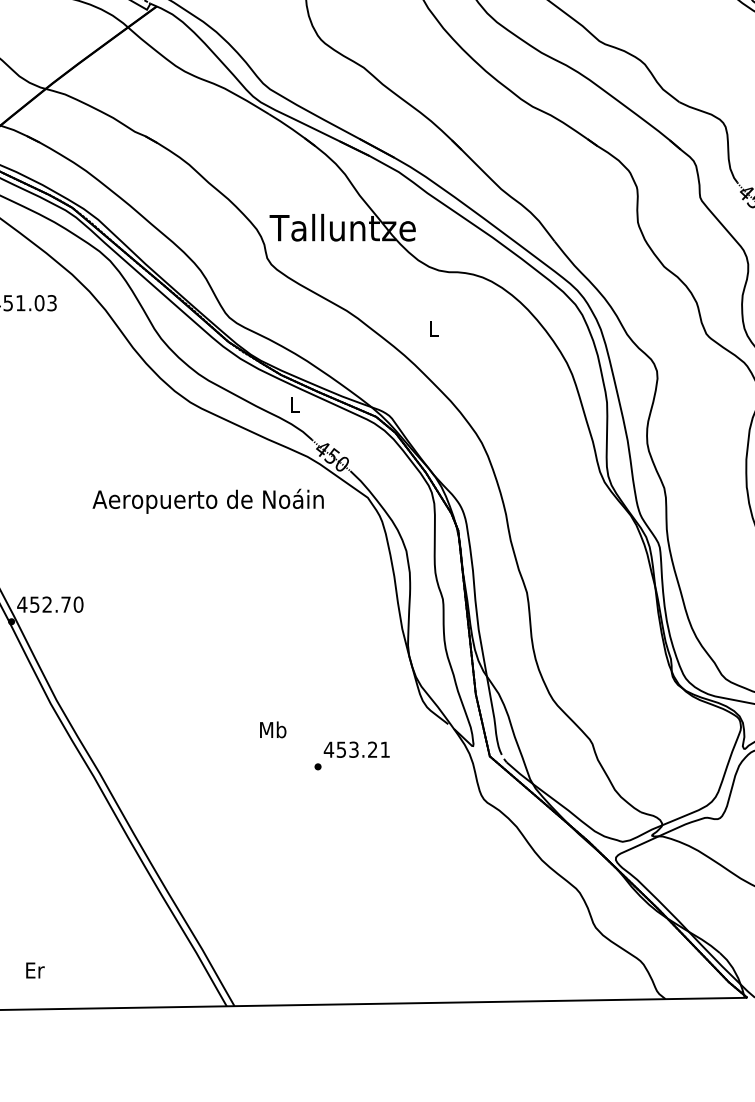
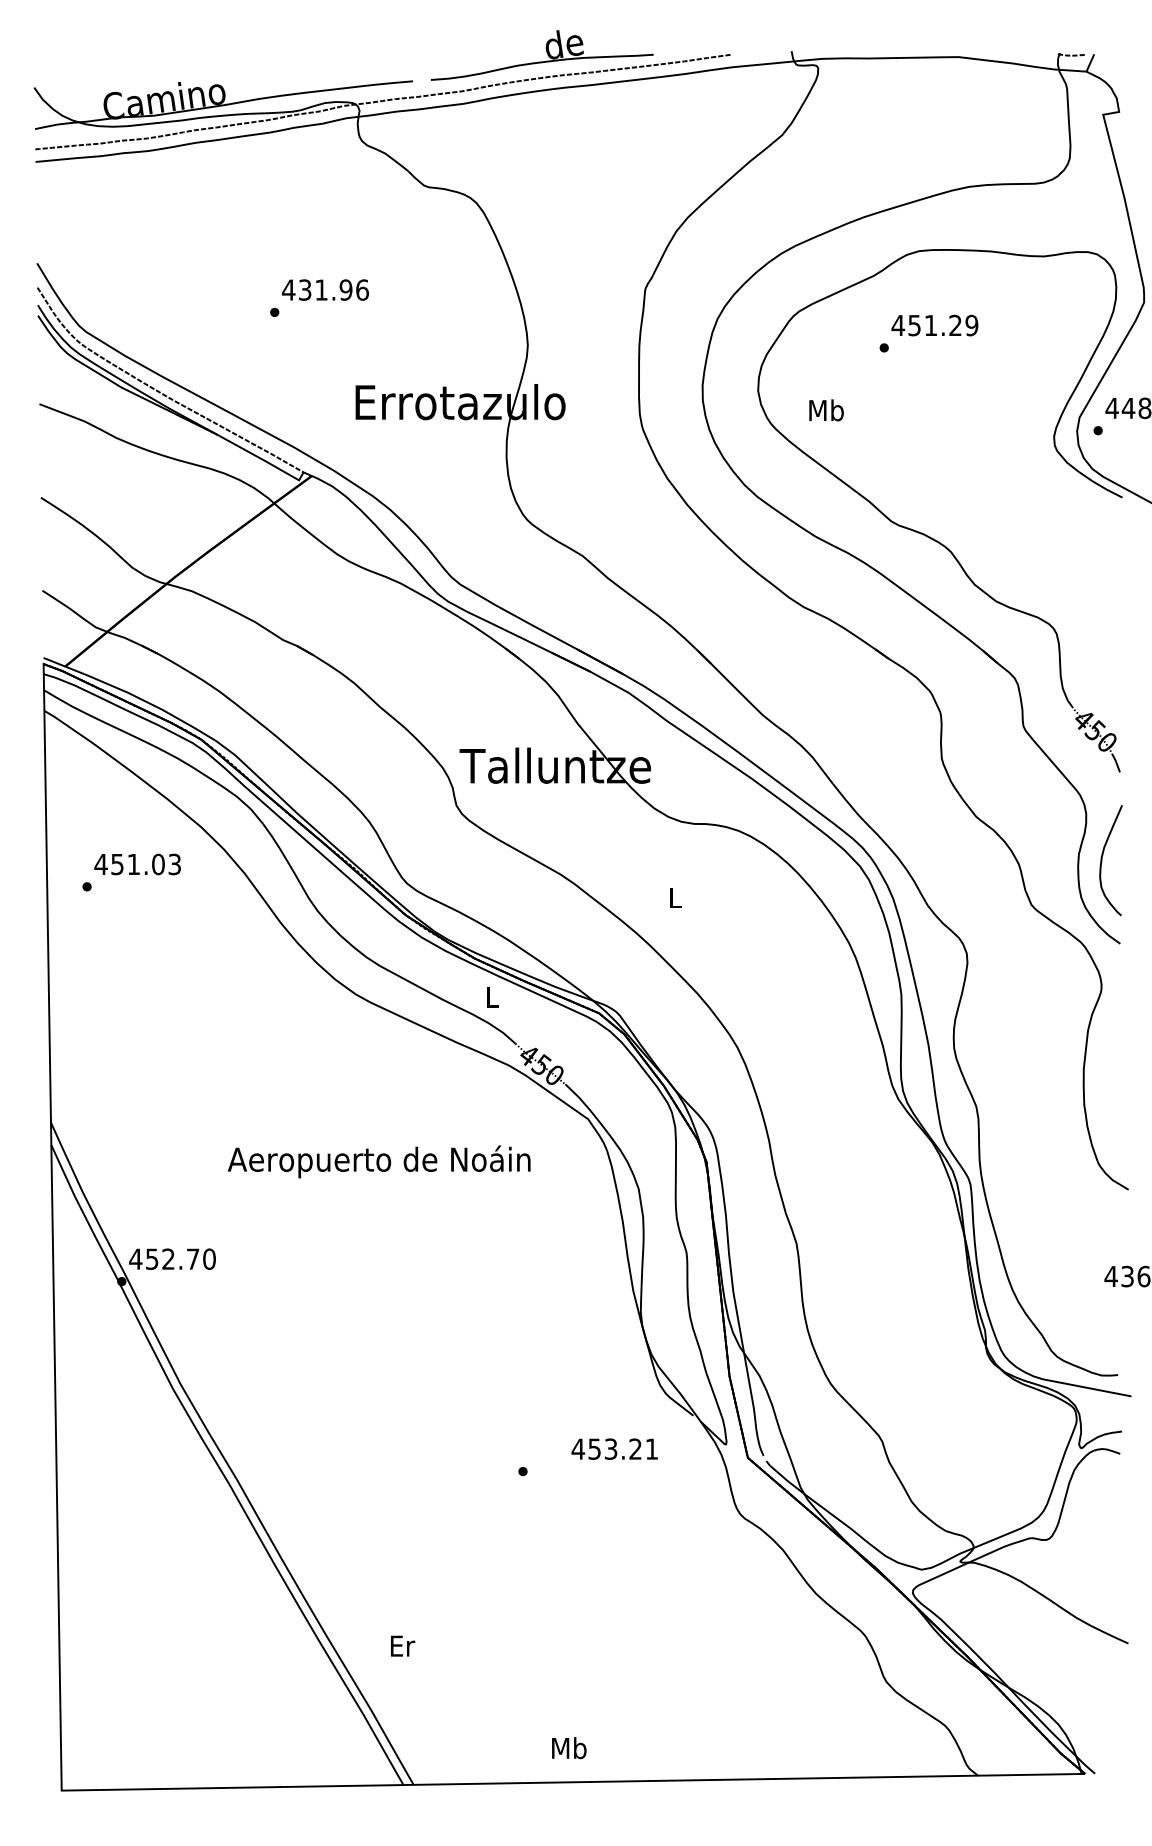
text: (207, 501) -> (378, 1161), moved
text: (273, 730) -> (569, 1748), moved
text: (356, 749) -> (614, 1448), moved
text: (35, 969) -> (403, 1645), moved

